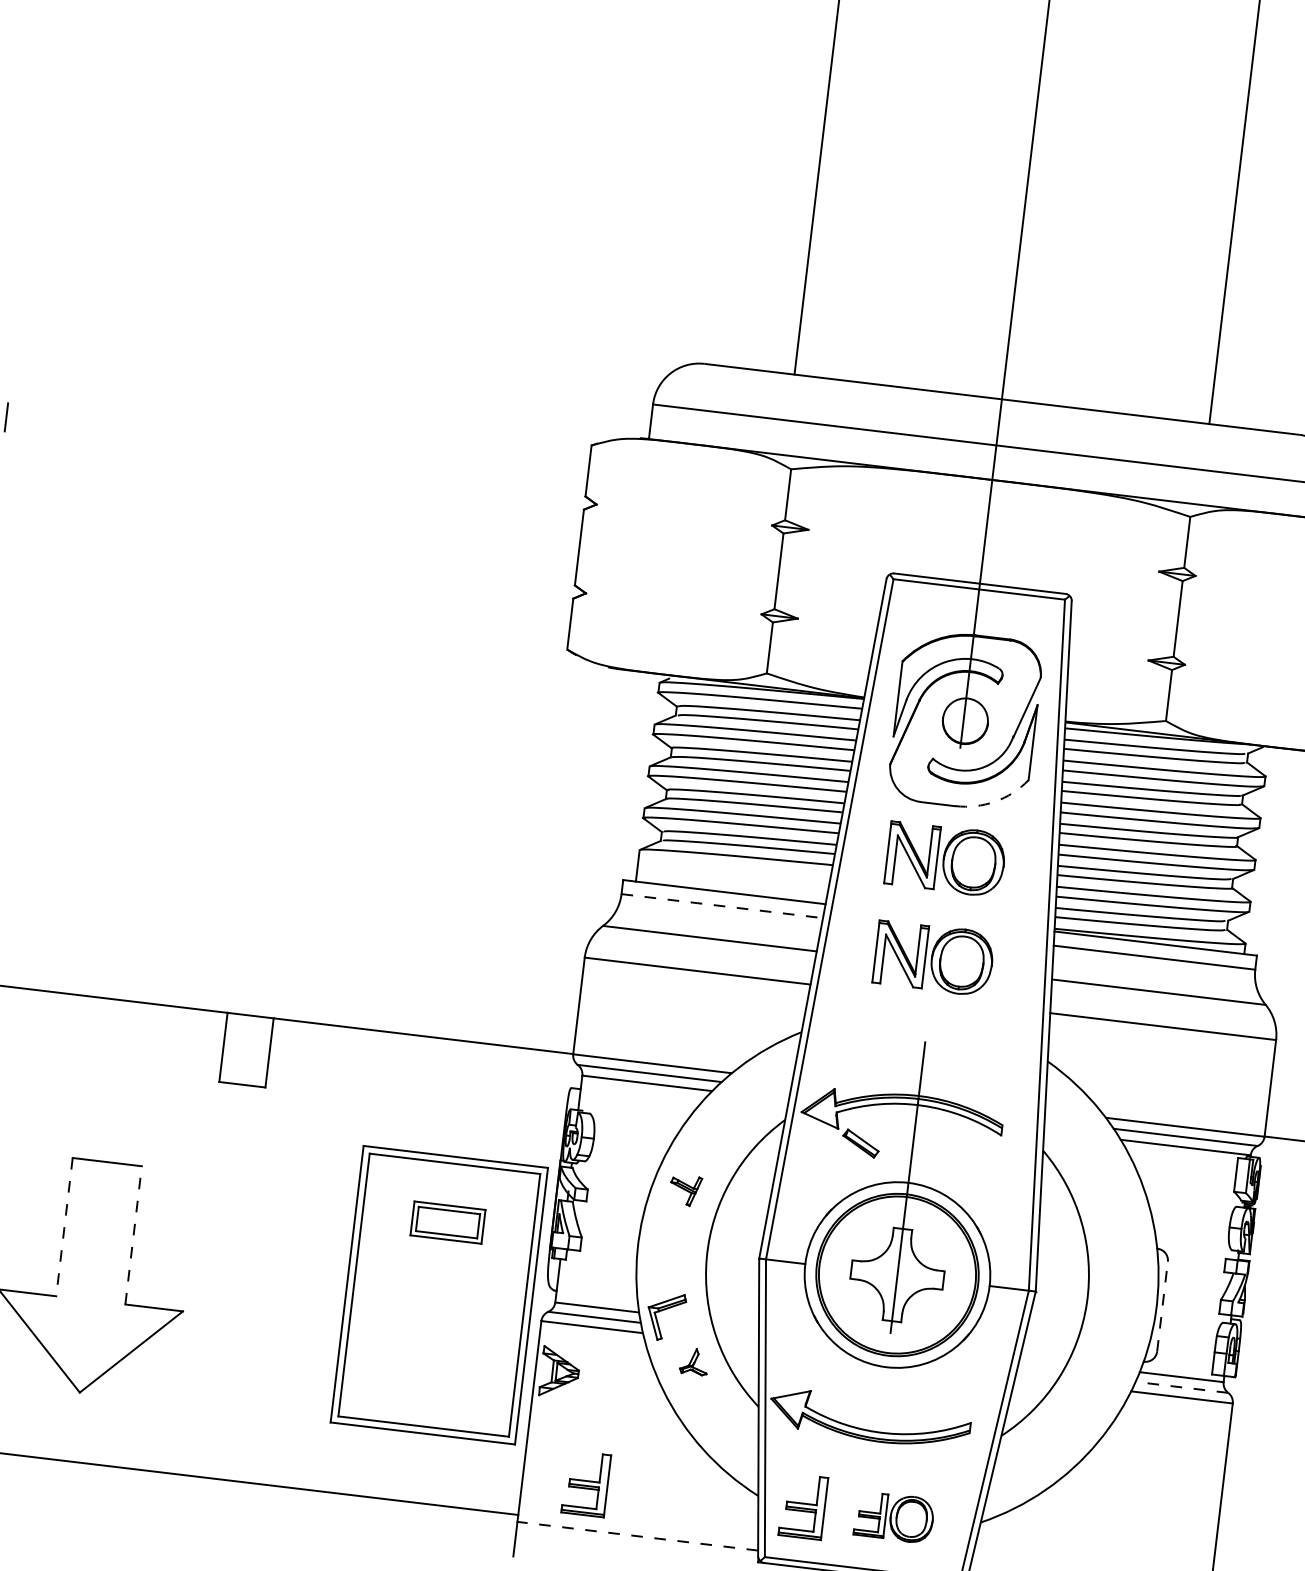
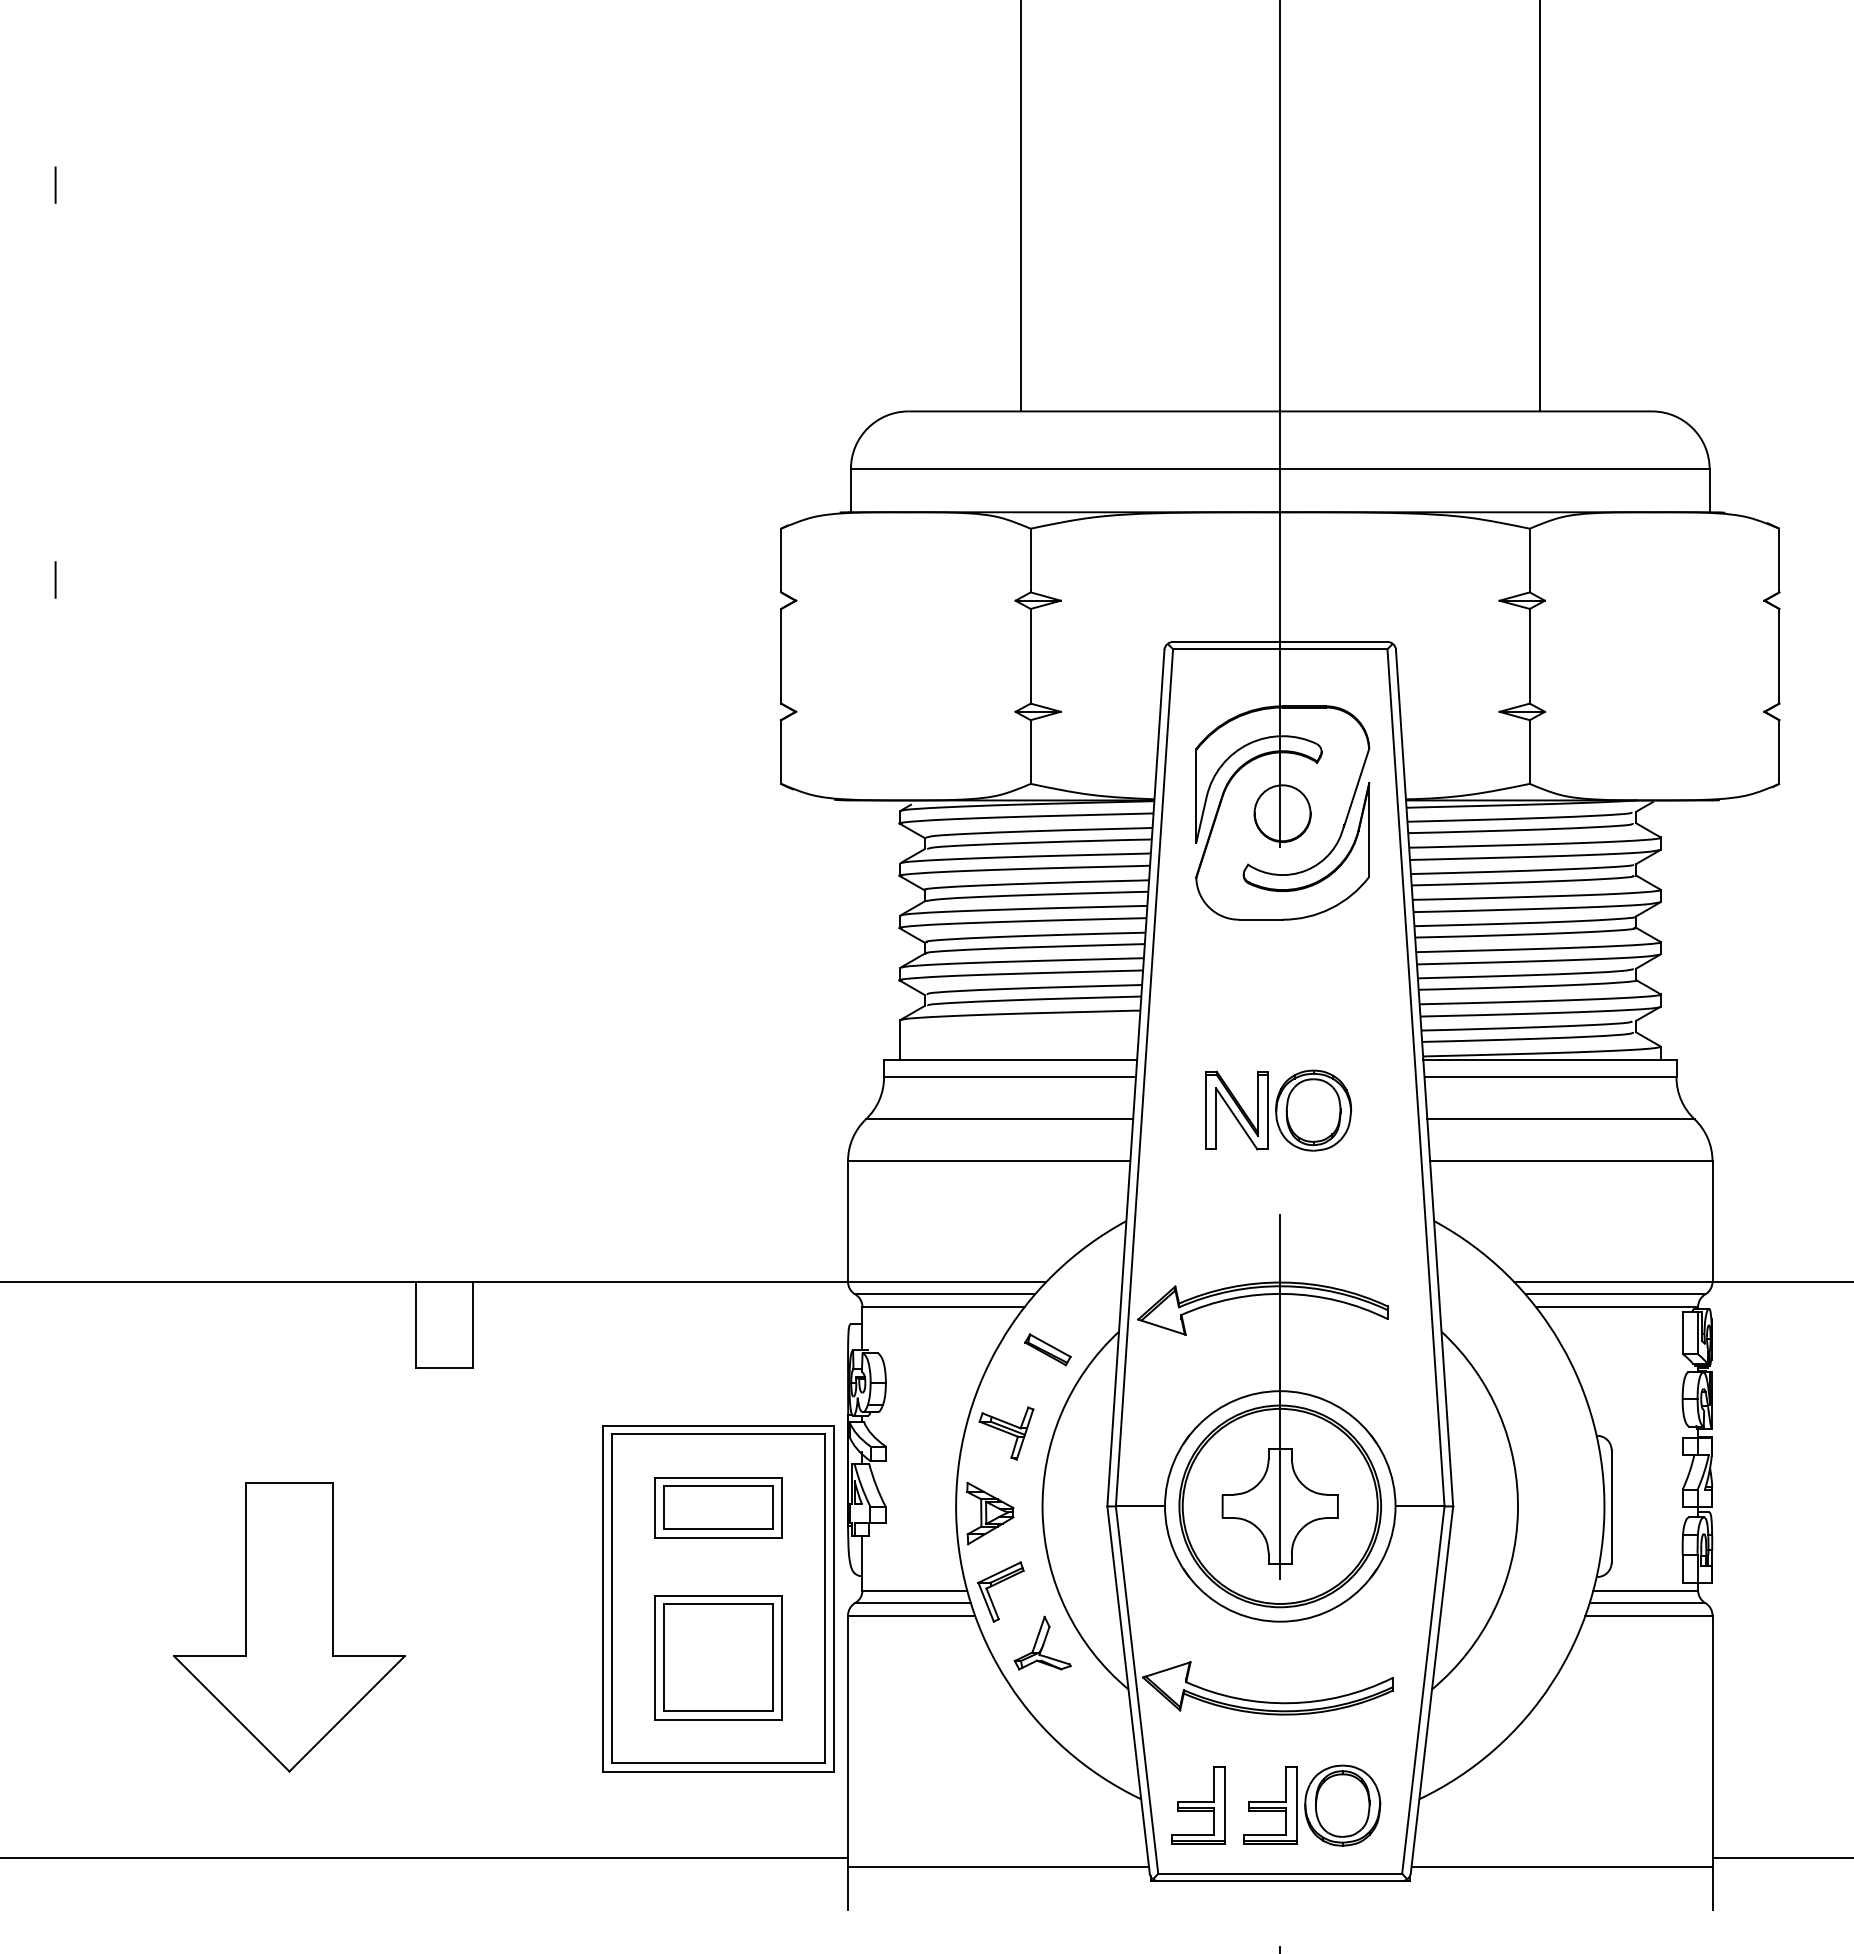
line: (44, 101) -> (55, 184), added
arc: (994, 801) -> (1330, 908), dashed -> solid
part: (945, 859) -> (1278, 986), removed
line: (721, 906) -> (1009, 1077), dashed -> solid
part: (860, 1143) -> (1047, 1349), moved
part: (685, 1190) -> (1006, 1433), size x1.43
part: (448, 1222) -> (718, 1507), size x1.43
line: (64, 1227) -> (246, 1570), dashed -> solid
line: (133, 1235) -> (332, 1569), dashed -> solid
line: (1162, 1305) -> (1611, 1505), dashed -> solid
part: (433, 1342) -> (718, 1657), added
part: (694, 1361) -> (1042, 1642), size x1.67
part: (559, 1372) -> (990, 1513), moved
line: (1181, 1387) -> (1647, 1603), dashed -> solid
part: (586, 1483) -> (927, 1809), removed
part: (894, 1517) -> (1312, 1805), size x1.43
line: (637, 1536) -> (997, 1866), dashed -> solid

